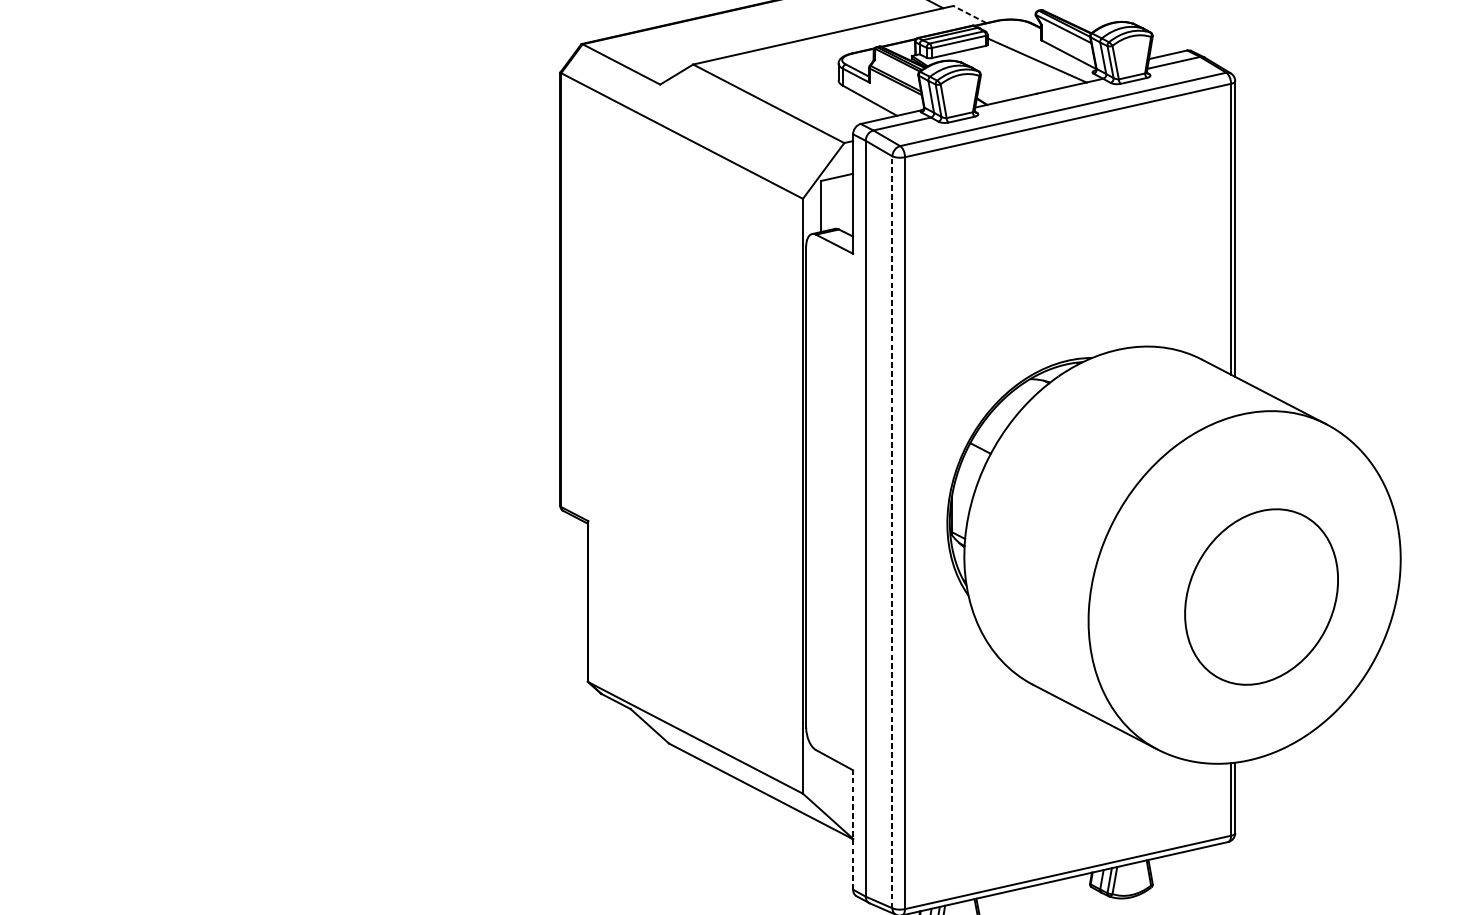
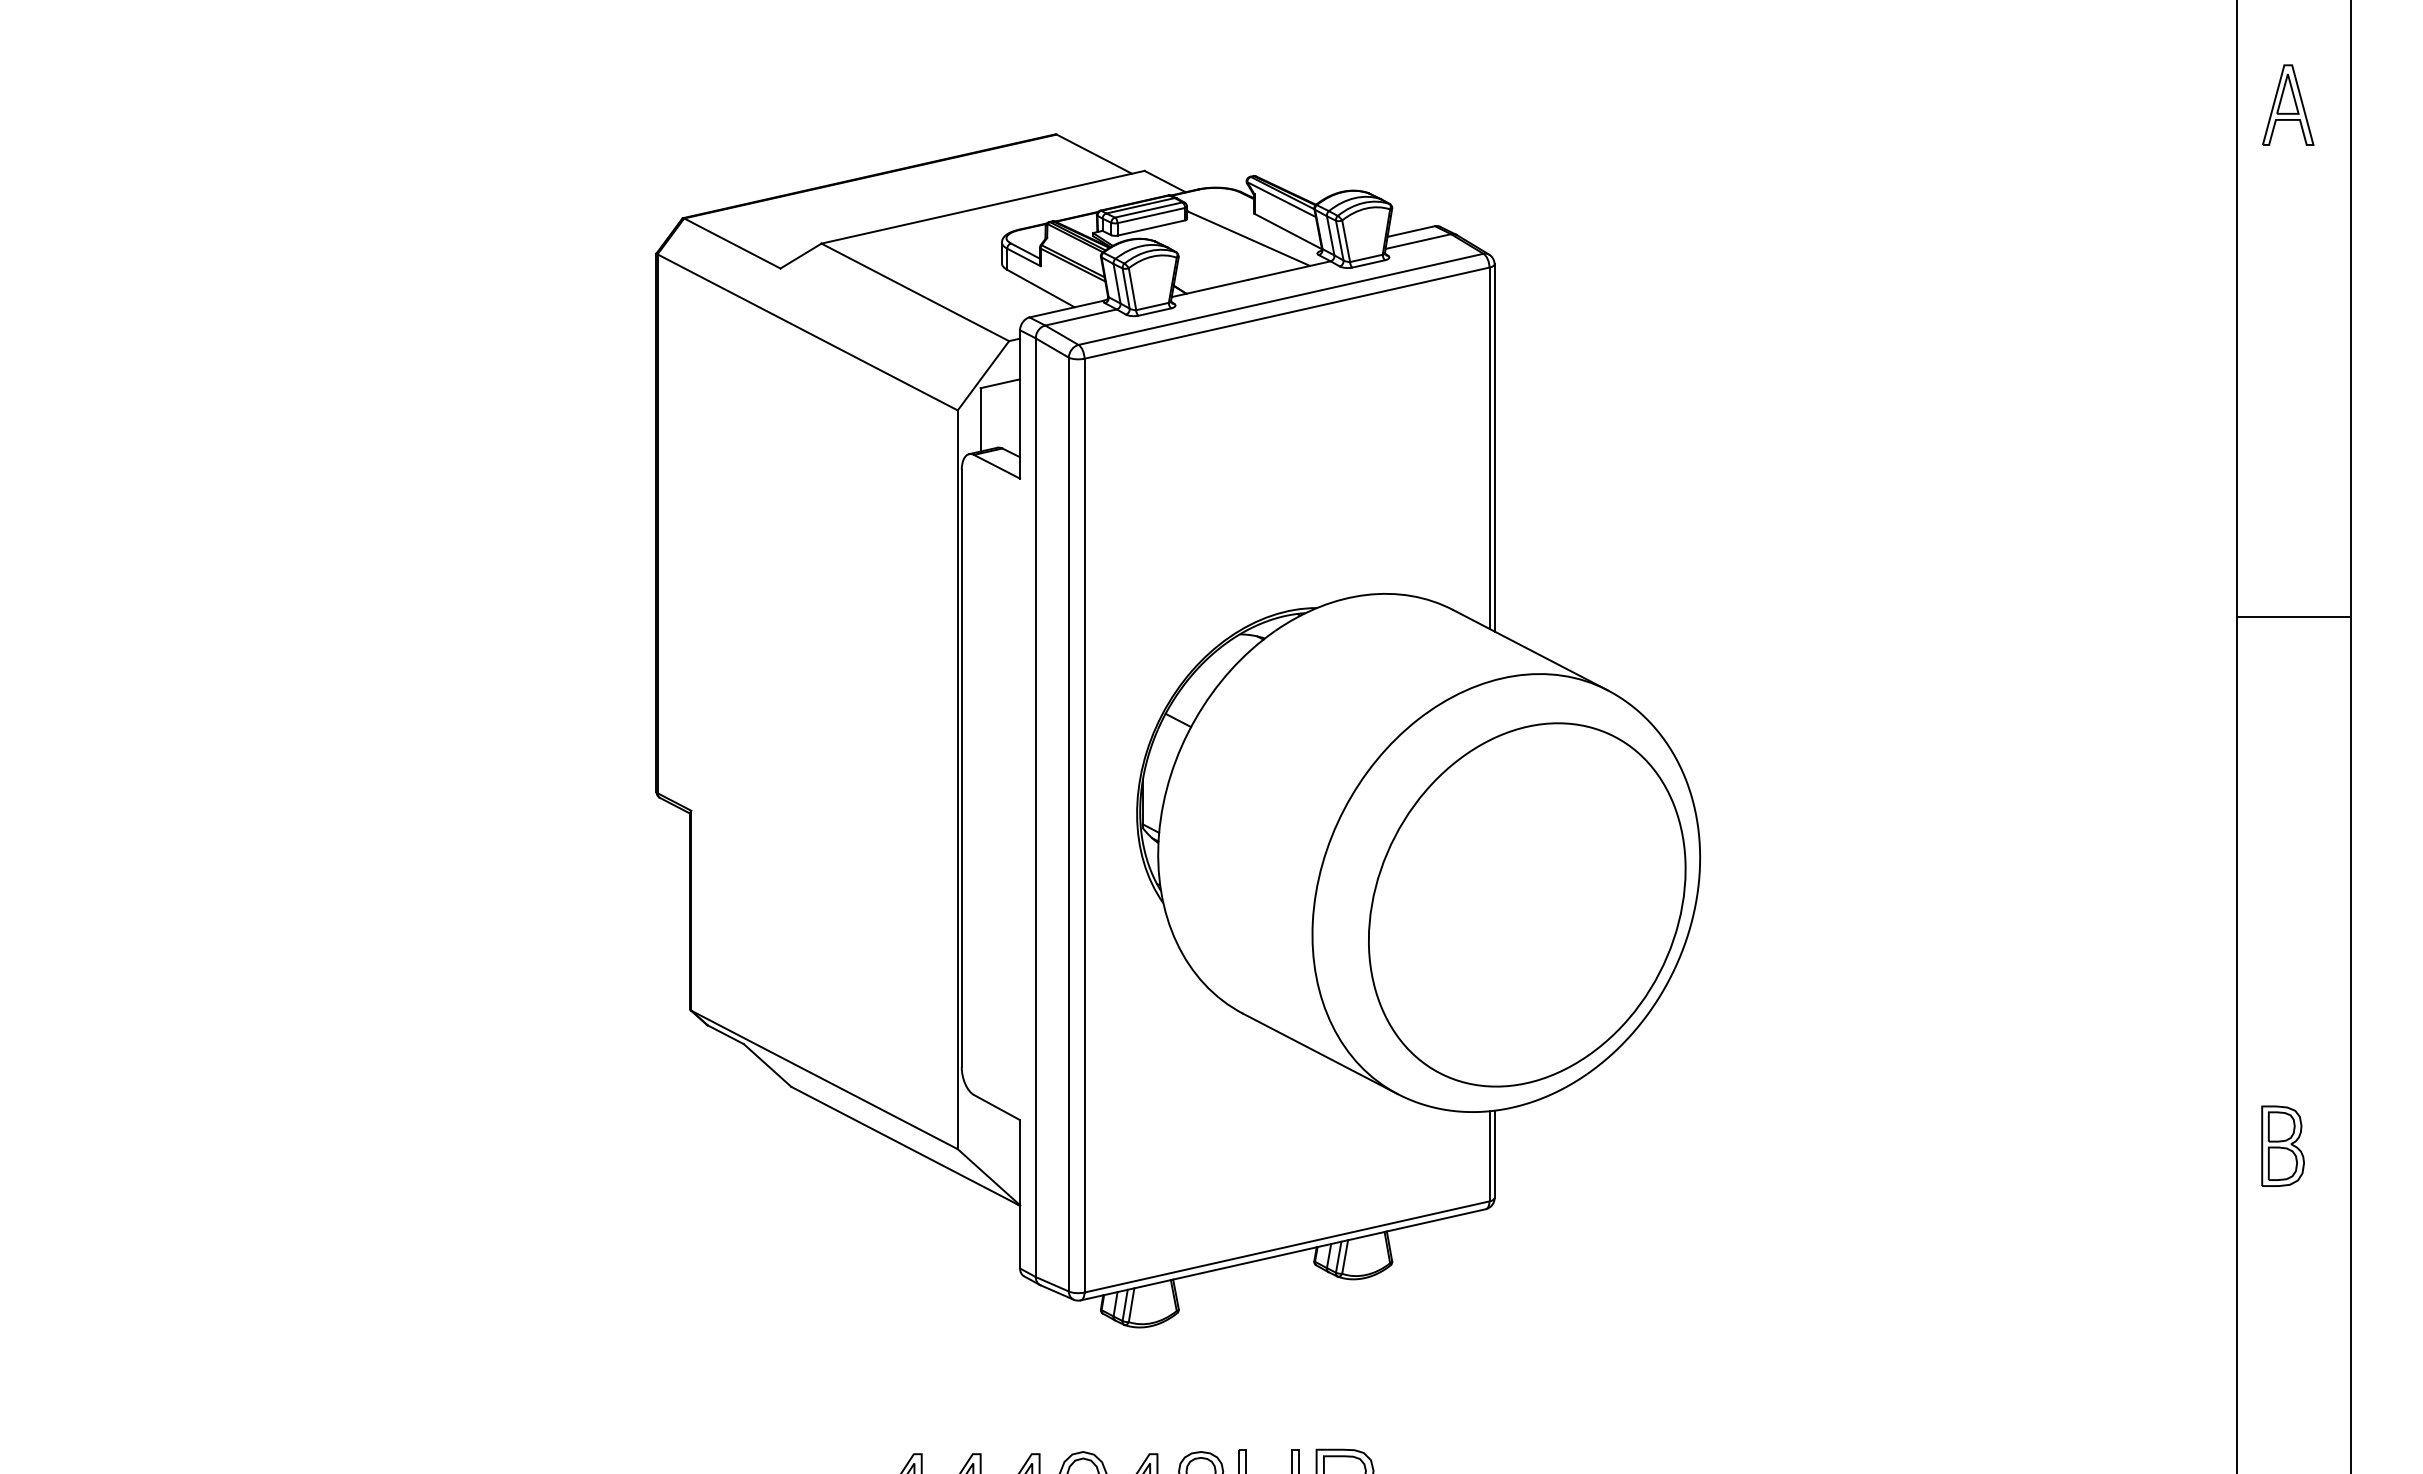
line: (969, 14) -> (1164, 181), dashed -> solid
line: (892, 532) -> (1068, 824), dashed -> solid
part: (1261, 596) -> (1527, 904), size x1.67
line: (853, 829) -> (1020, 1193), dashed -> solid

